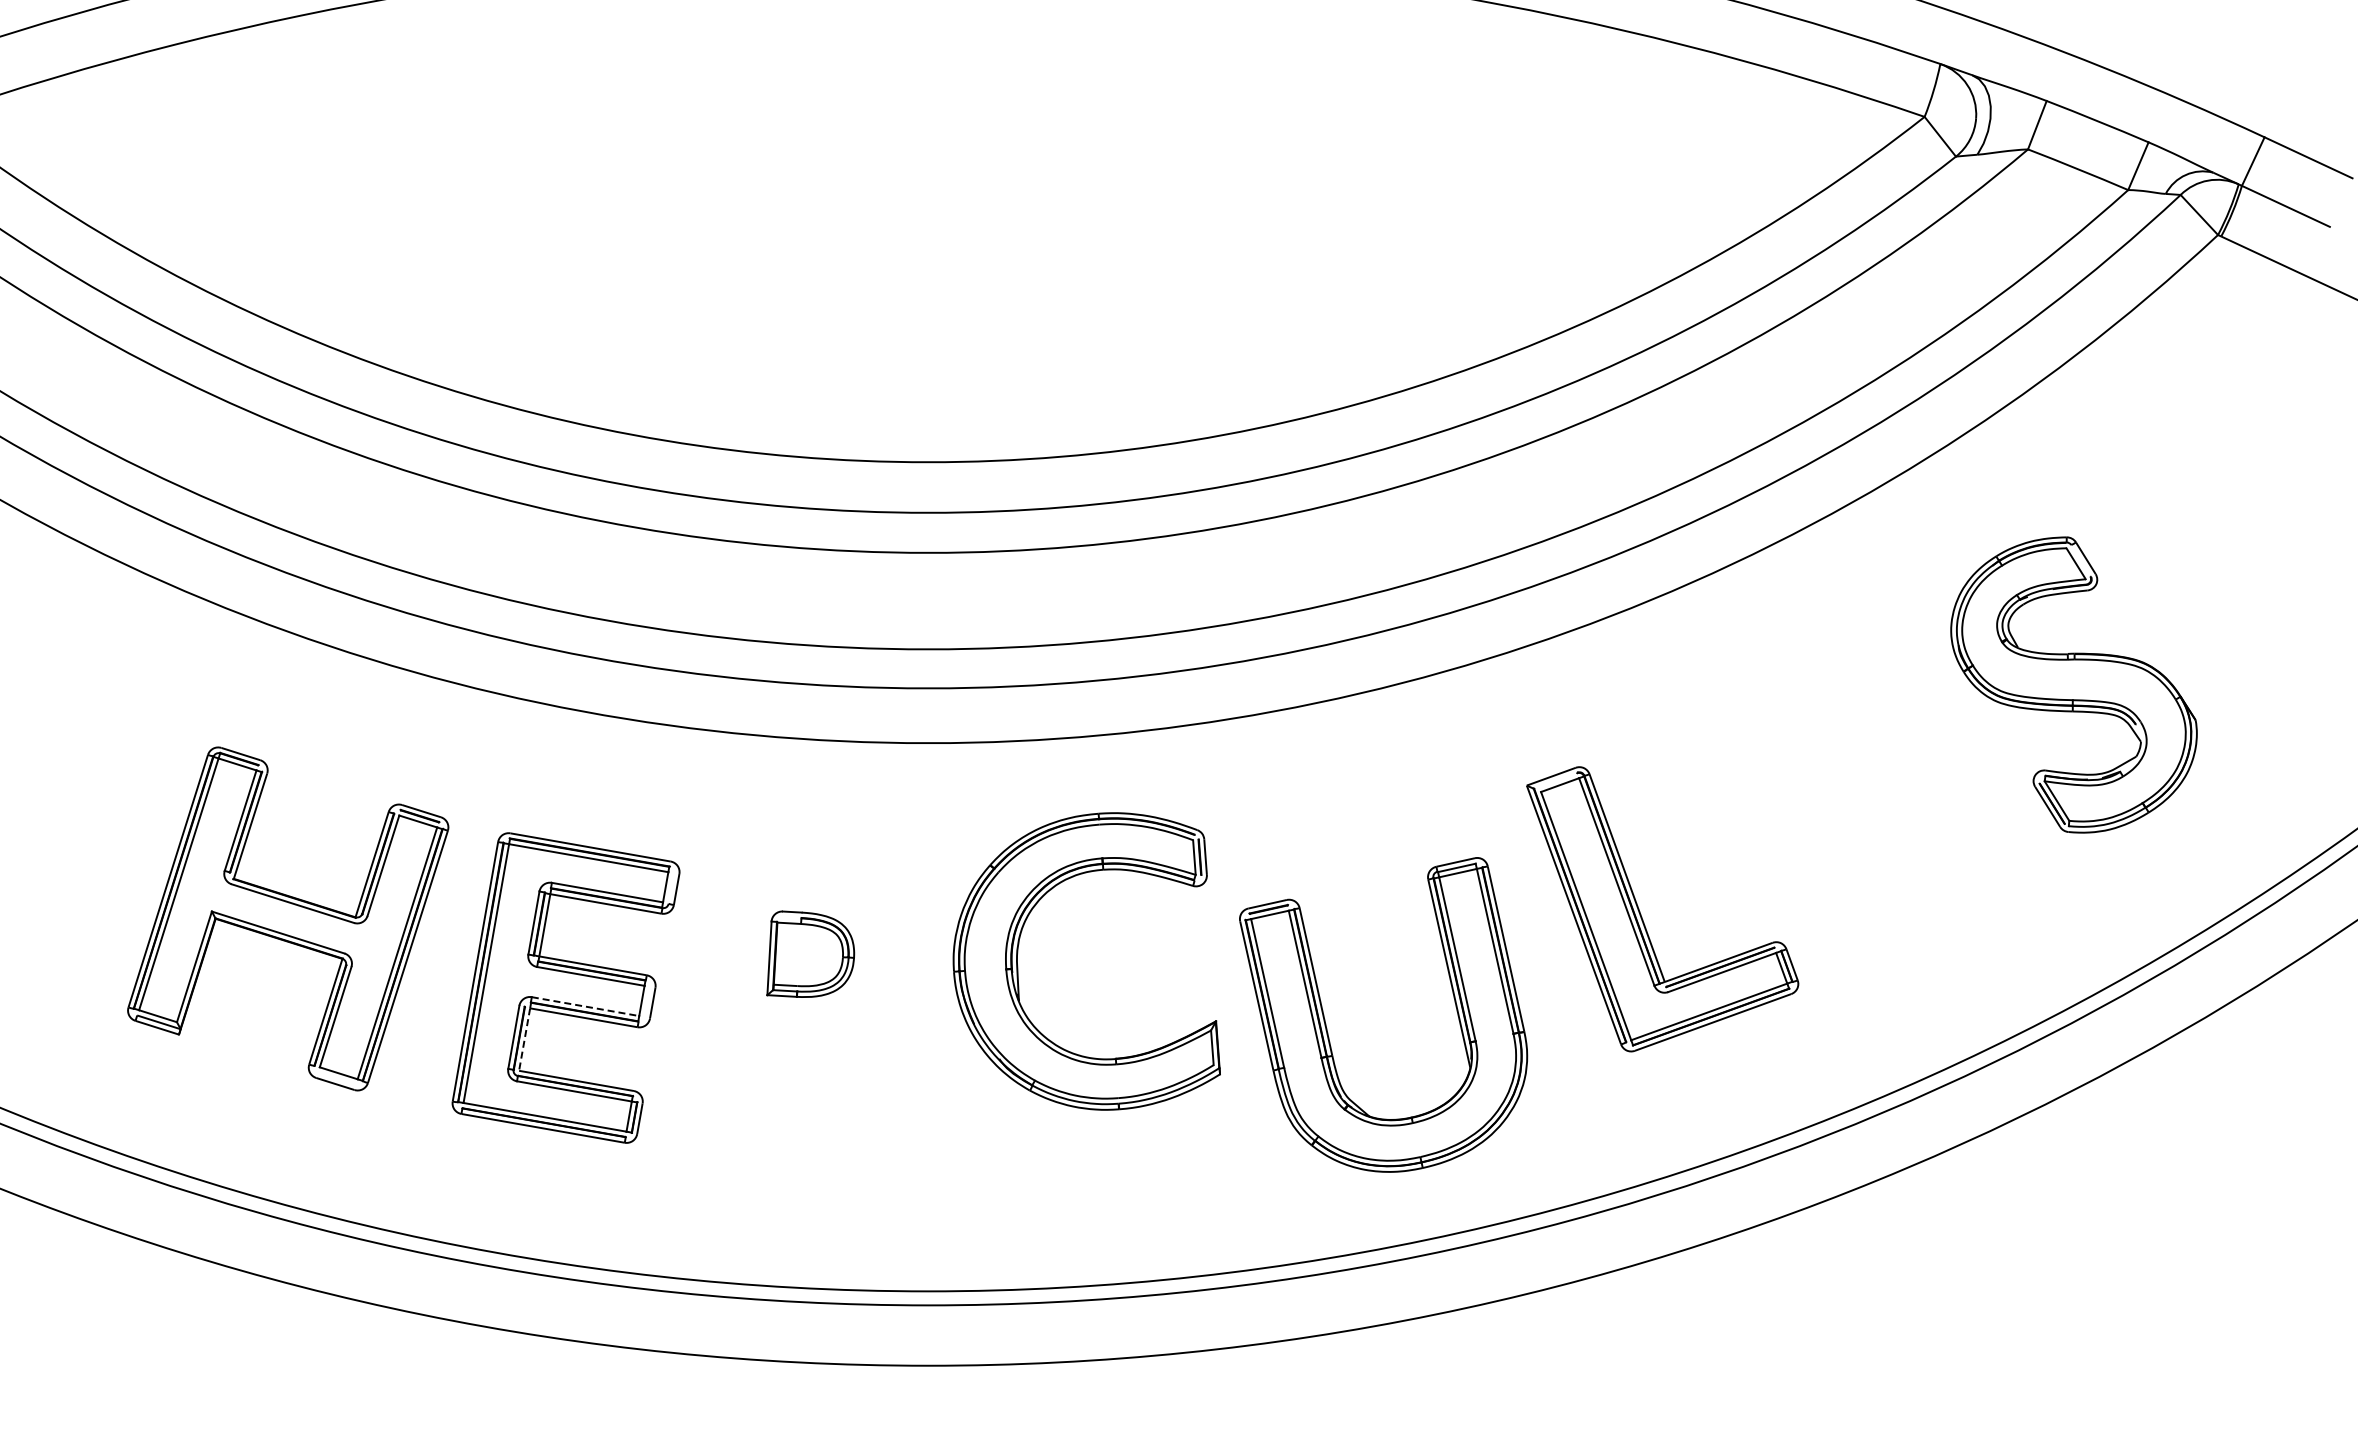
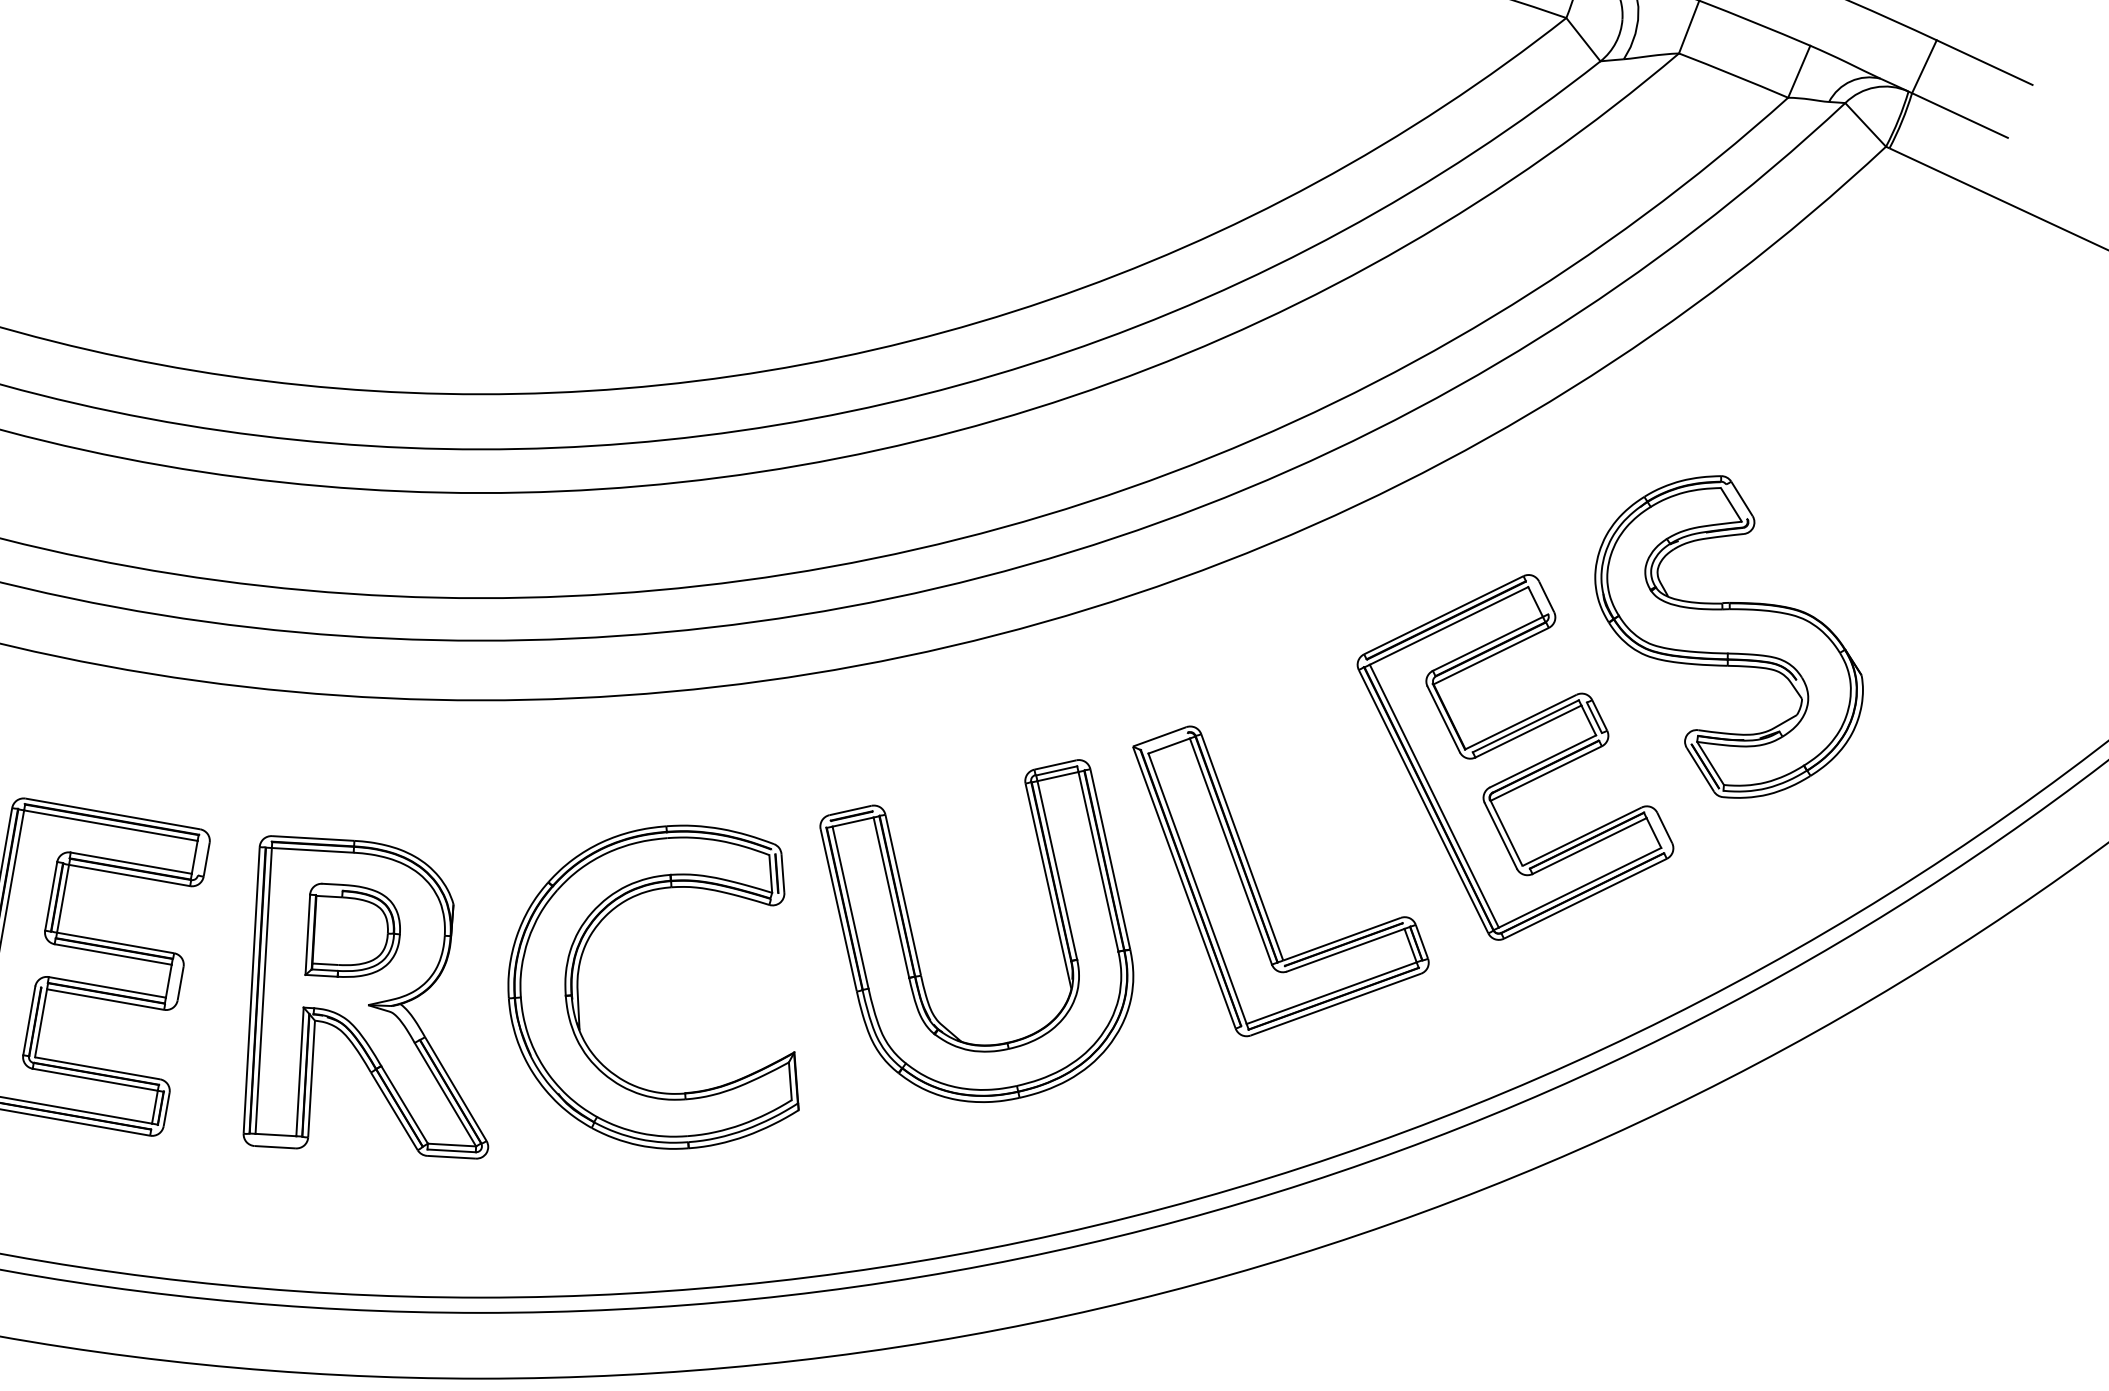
part: (1877, 795) -> (1514, 757), added
part: (1018, 966) -> (579, 992), moved
line: (585, 1006) -> (107, 987), dashed -> solid
part: (822, 1015) -> (365, 997), added
part: (1326, 1023) -> (914, 940), moved
line: (524, 1039) -> (40, 1023), dashed -> solid

